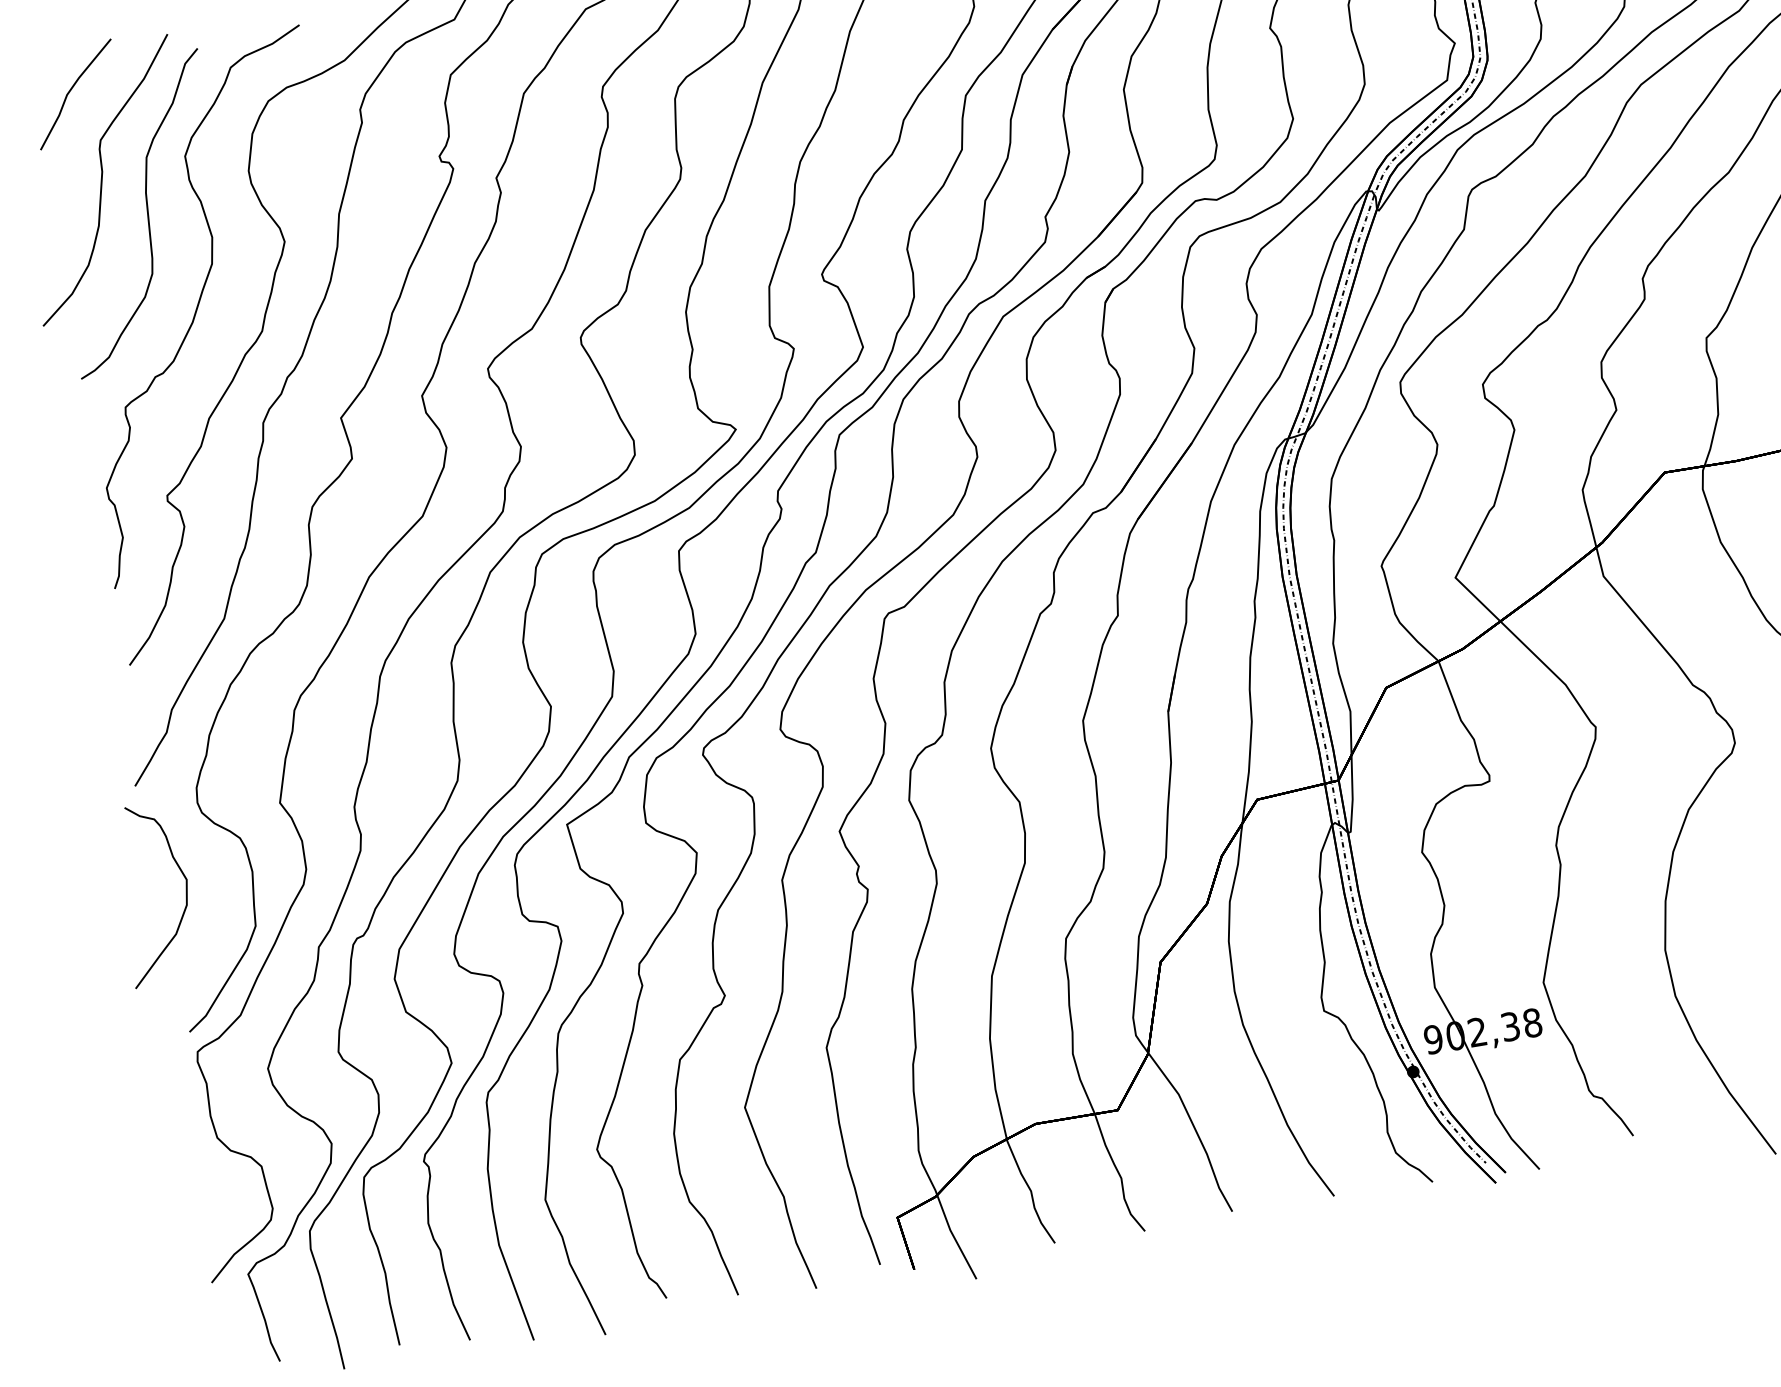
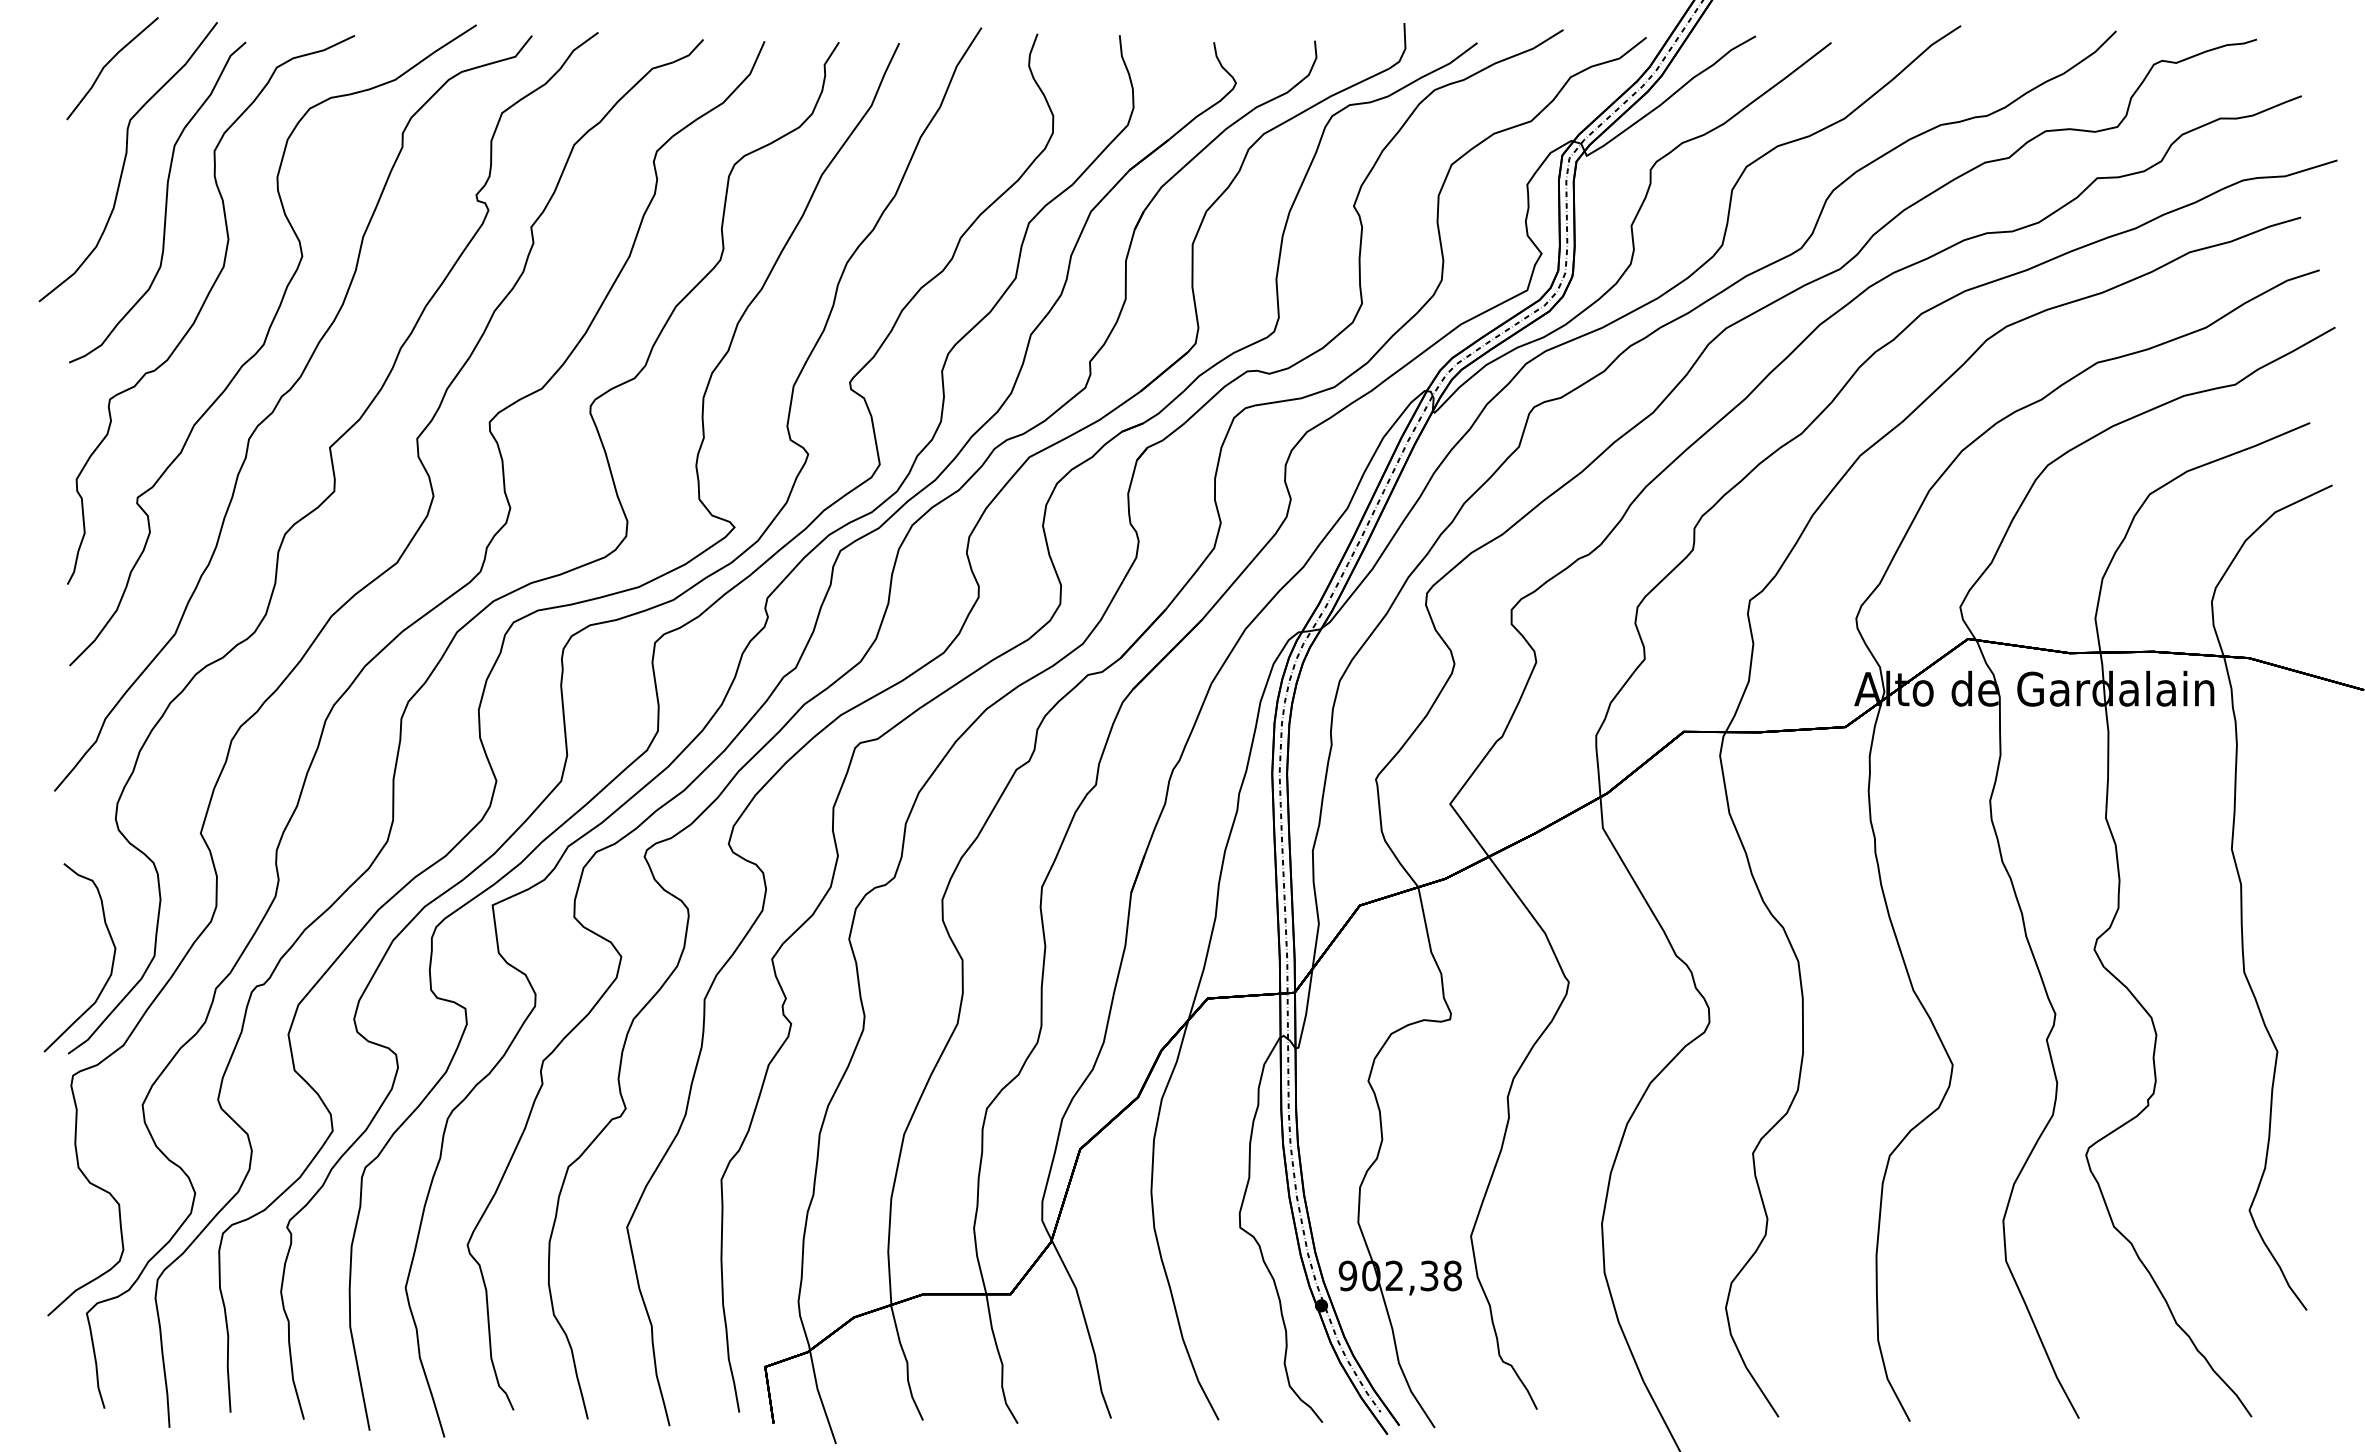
curve: (185, 896) -> (111, 965), moved

